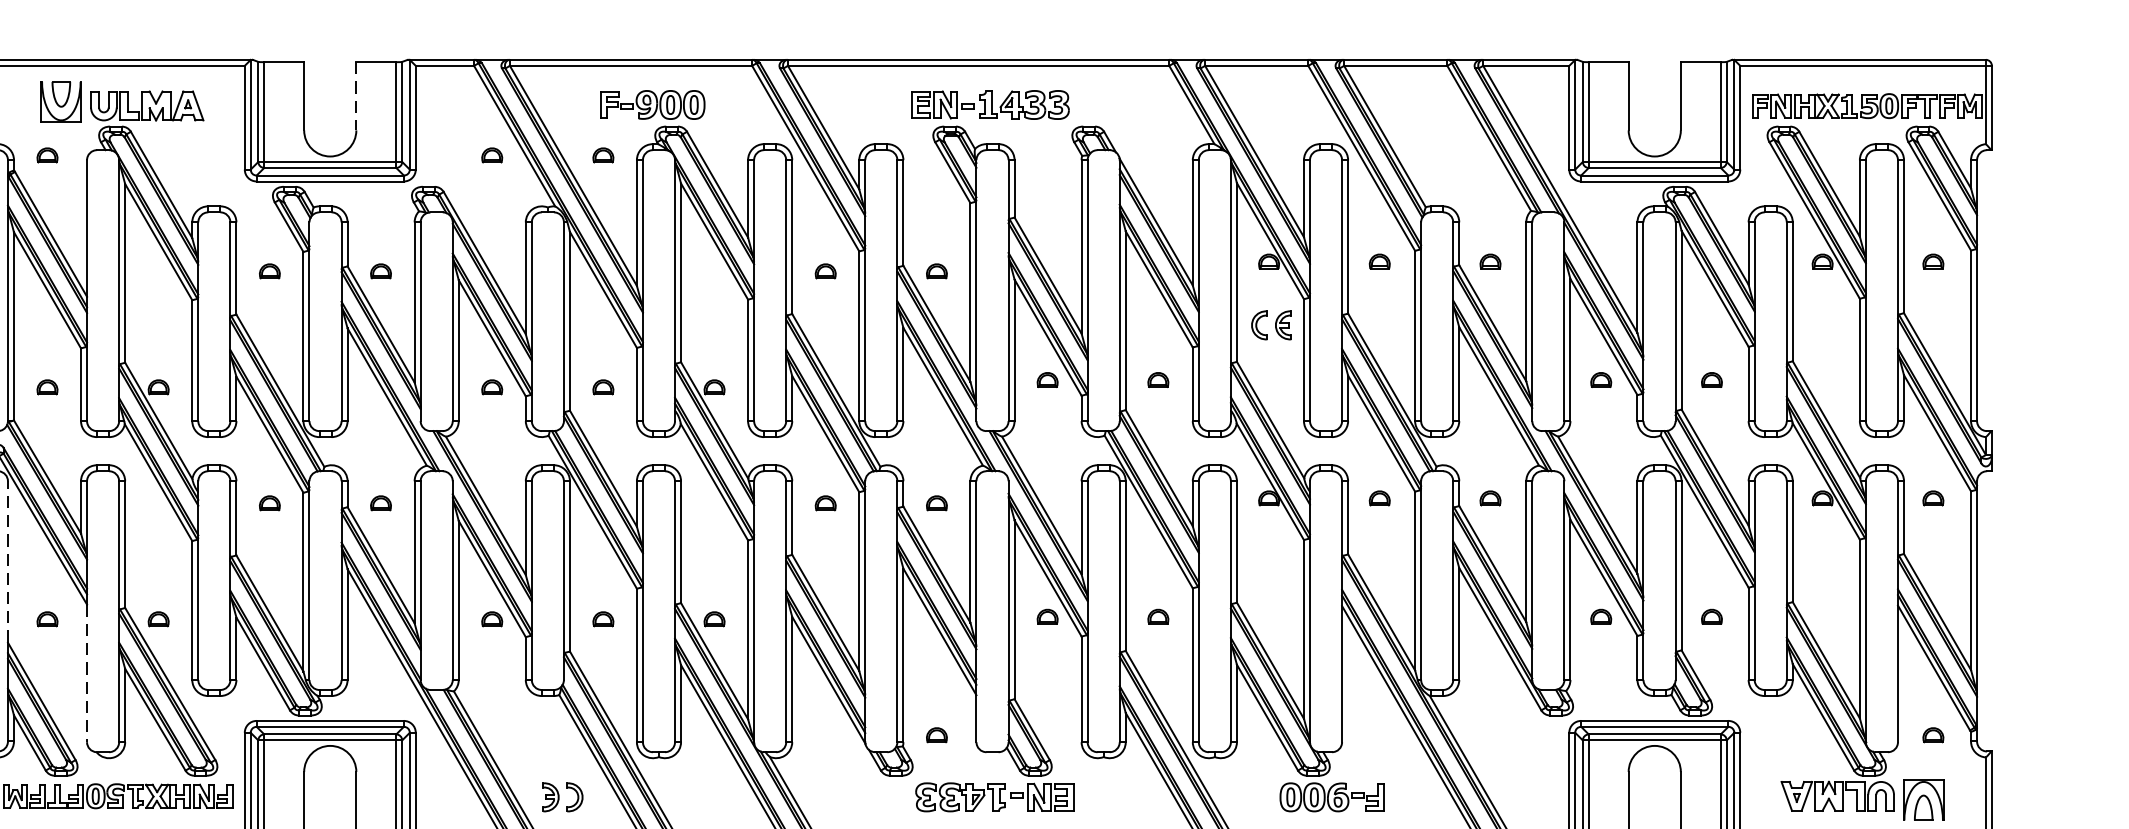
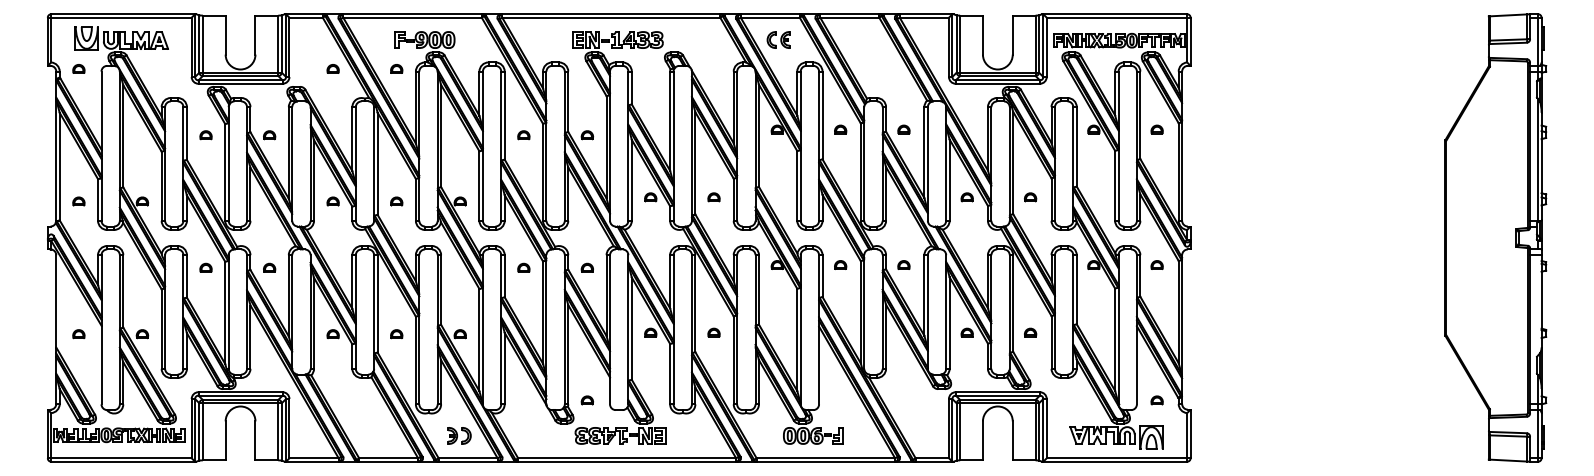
line: (356, 97) -> (255, 35), dashed -> solid
part: (1271, 324) -> (778, 39), moved
line: (8, 560) -> (56, 300), dashed -> solid
line: (87, 674) -> (101, 365), dashed -> solid
part: (562, 796) -> (459, 435), moved

